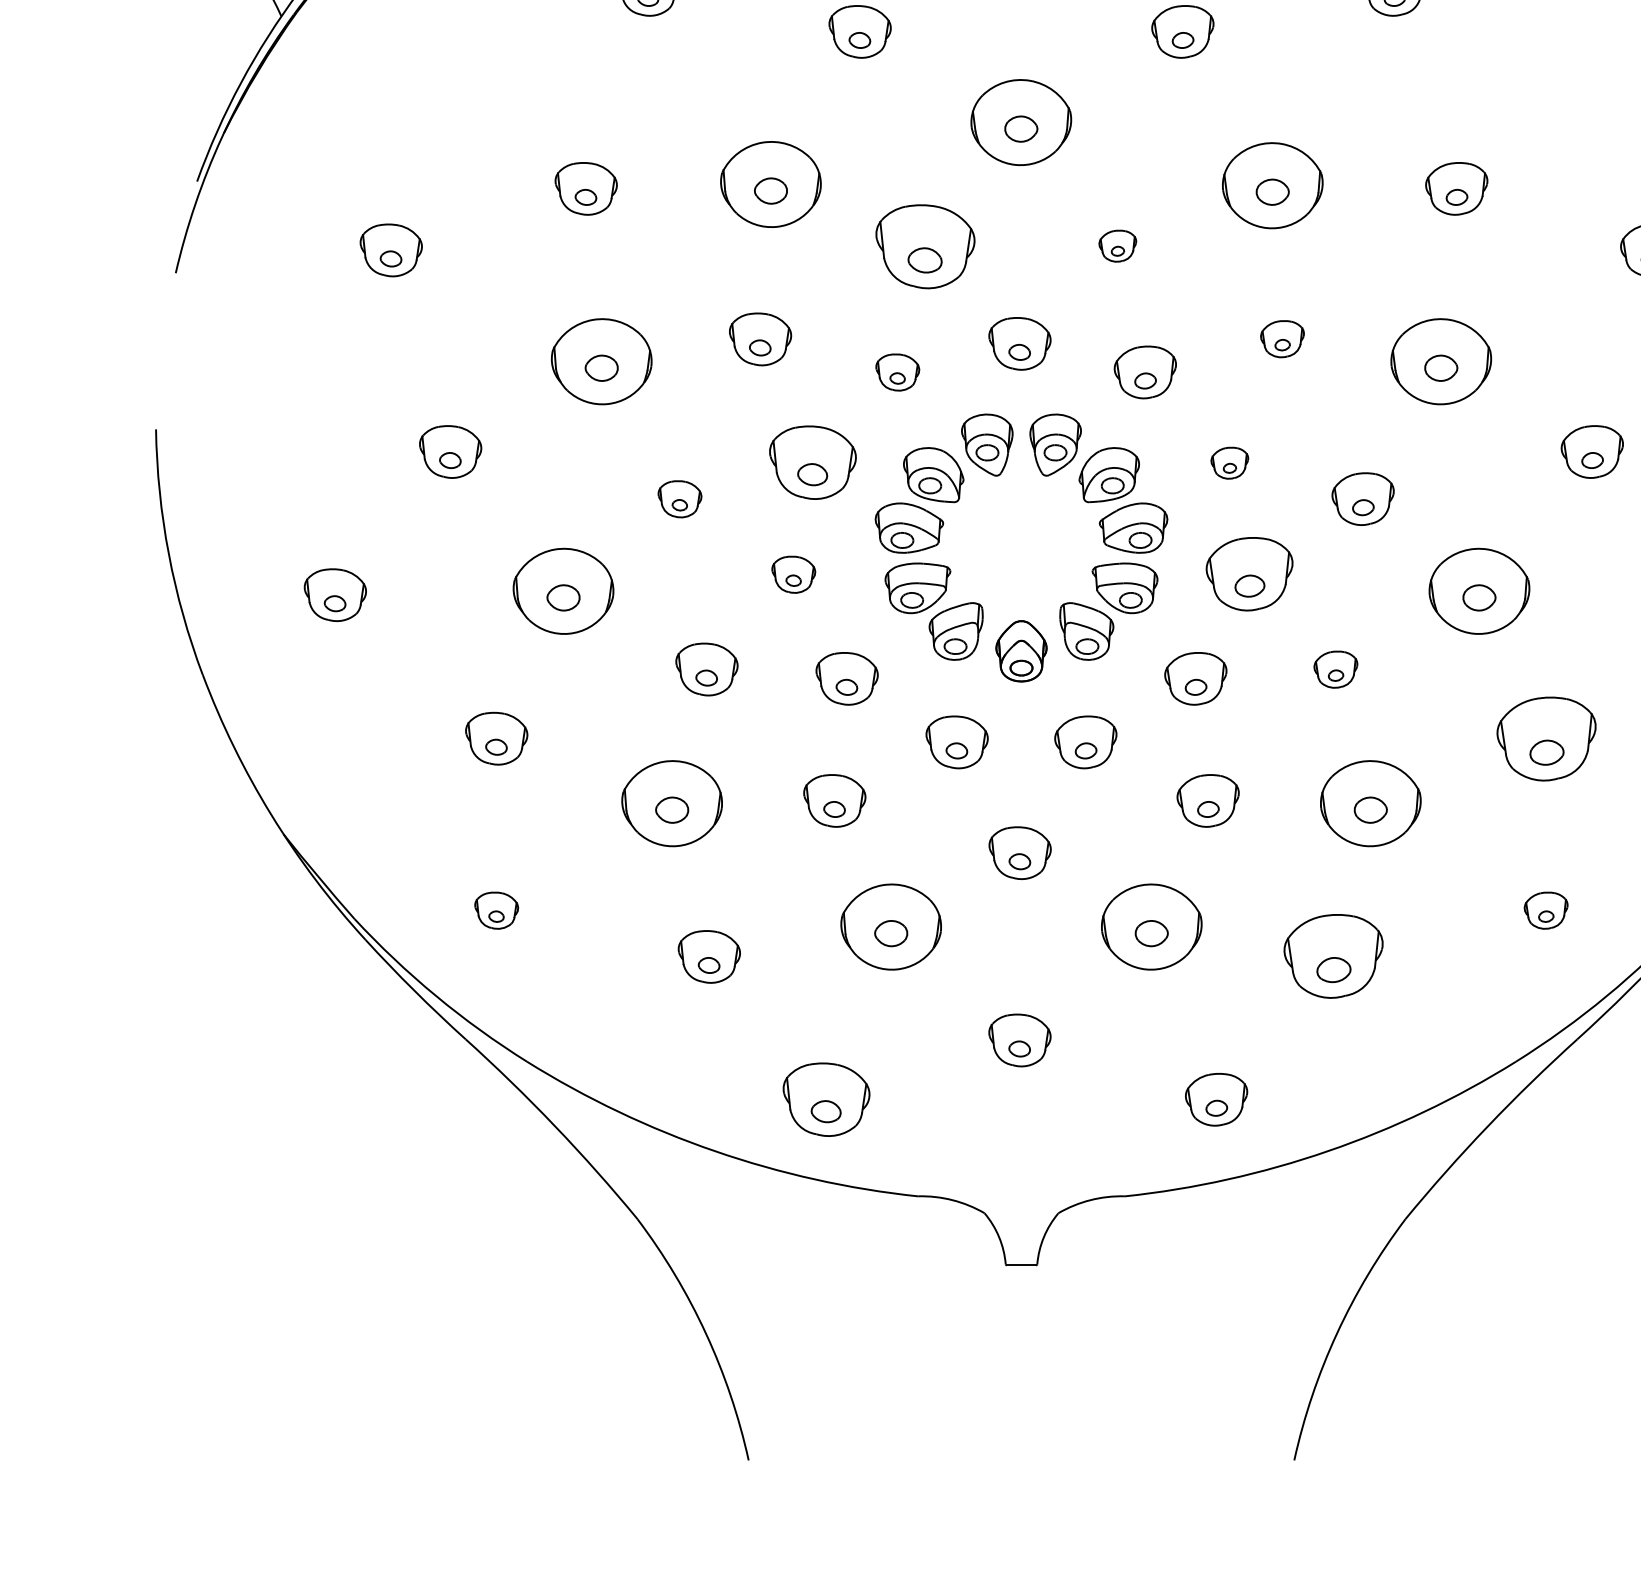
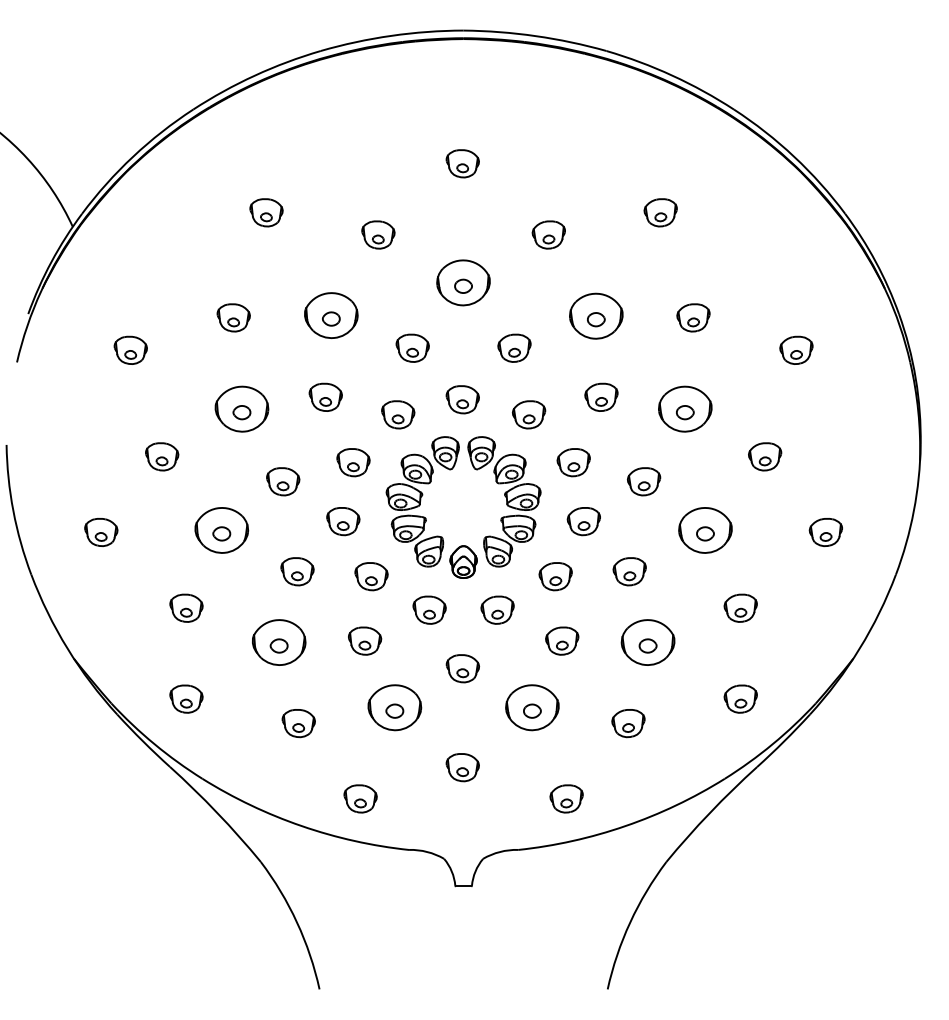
part: (924, 244) -> (412, 347), size x0.62
part: (1117, 244) -> (514, 347), size x1.67
part: (1282, 337) -> (601, 396), size x1.43
part: (898, 371) -> (398, 414), size x1.43
part: (812, 462) -> (353, 462), size x0.71
part: (1229, 462) -> (573, 462), size x1.67
part: (680, 498) -> (283, 481), size x1.43
part: (794, 574) -> (343, 521), size x1.43
part: (1248, 574) -> (583, 521), size x0.71
part: (1335, 669) -> (629, 571), size x1.43
part: (1545, 737) -> (740, 607), size x0.62
part: (496, 909) -> (186, 698), size x1.43
part: (1545, 909) -> (740, 698), size x1.43
part: (1333, 956) -> (628, 723), size x0.62
part: (826, 1098) -> (360, 798), size x0.71

